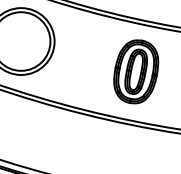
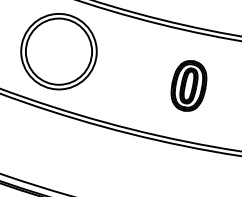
part: (135, 71) -> (188, 85), size x0.7

